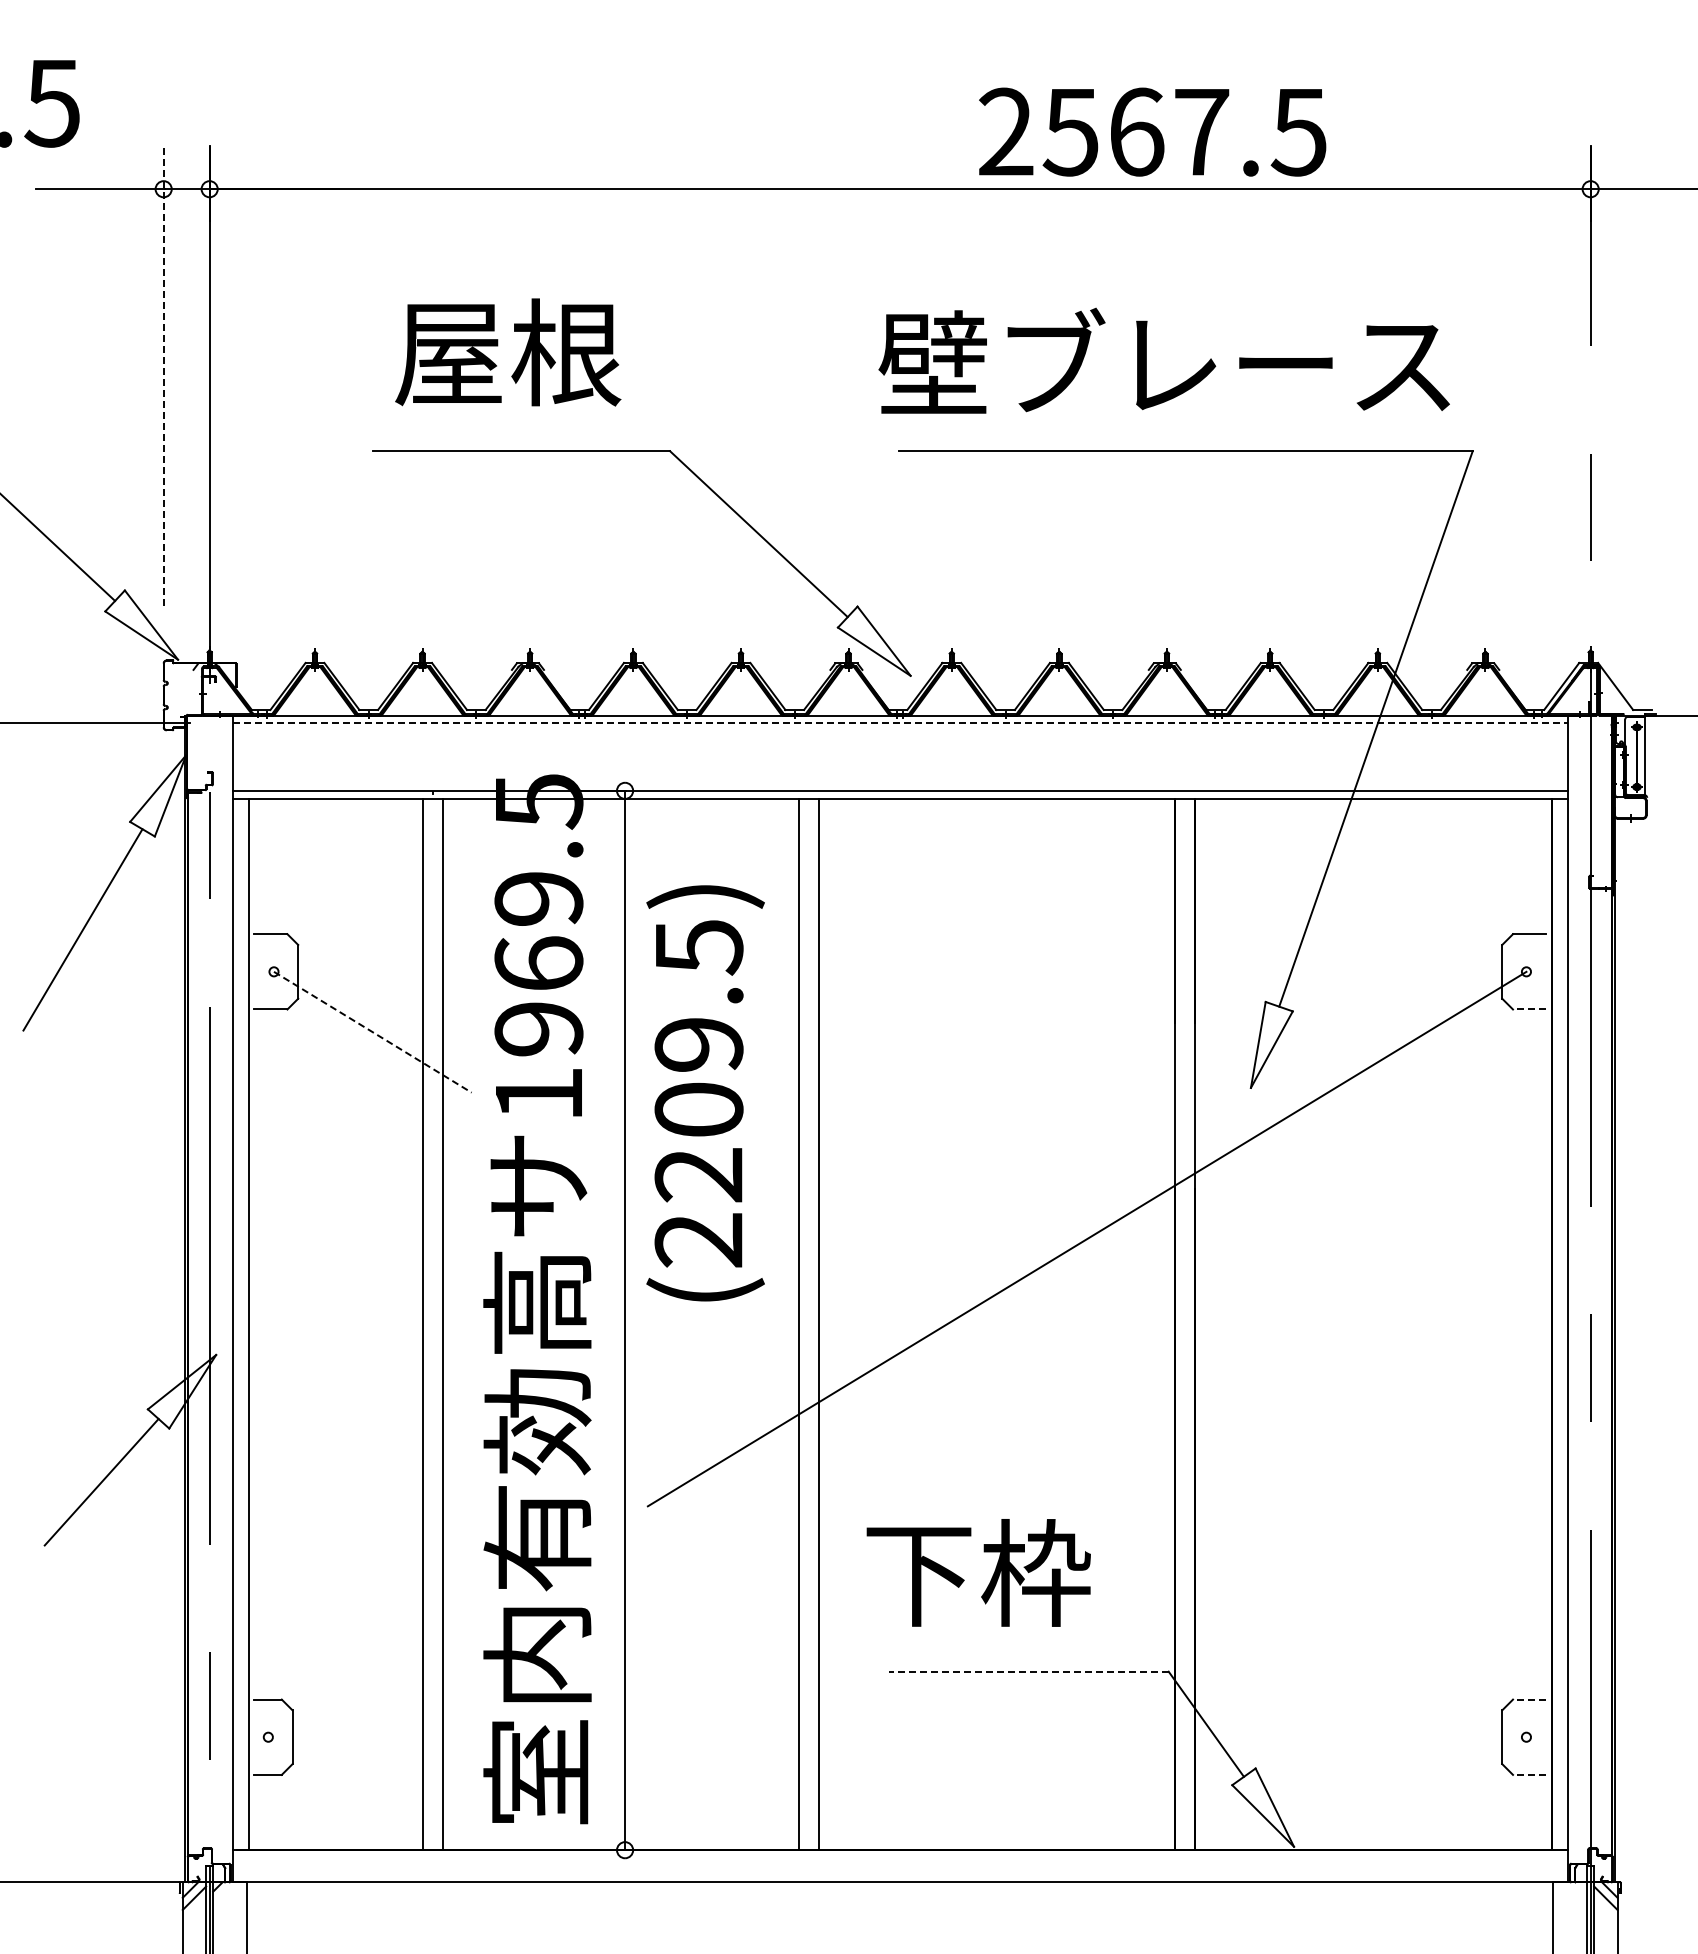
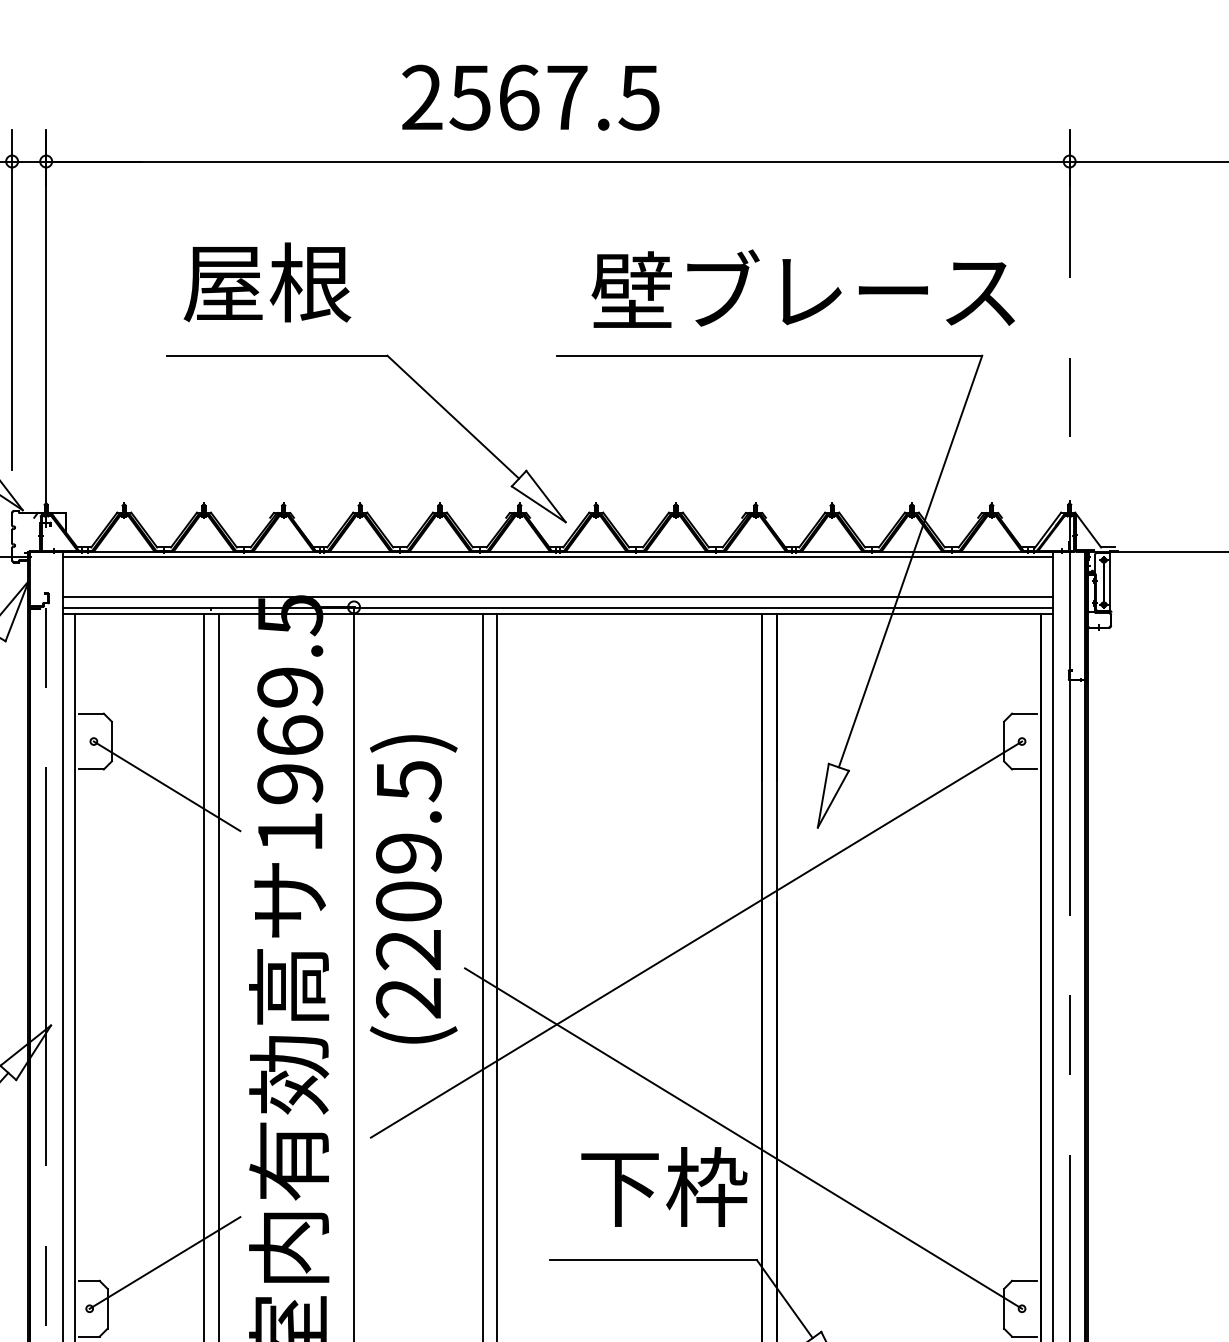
text: (1152, 131) -> (530, 97), moved
text: (1163, 360) -> (802, 288), moved
line: (163, 376) -> (11, 300), dashed -> solid
line: (900, 723) -> (558, 557), dashed -> solid
line: (899, 776) -> (557, 596), added
line: (1529, 1009) -> (1024, 769), dashed -> solid
line: (372, 1032) -> (166, 786), dashed -> solid
text: (705, 1093) -> (413, 889), moved
line: (1150, 1507) -> (743, 1138), added
text: (978, 1572) -> (664, 1186), moved
line: (1028, 1671) -> (653, 1260), dashed -> solid
line: (369, 1675) -> (164, 1263), added
line: (1529, 1699) -> (1024, 1280), dashed -> solid
line: (1529, 1774) -> (1024, 1336), dashed -> solid

